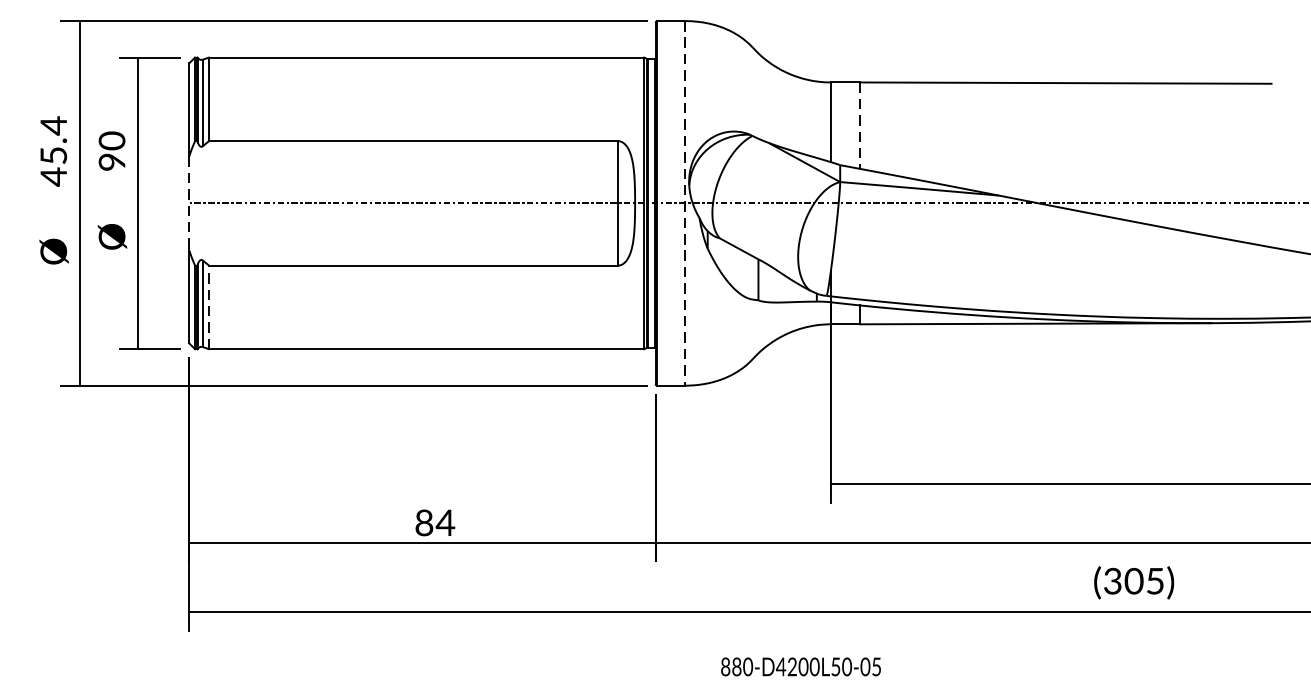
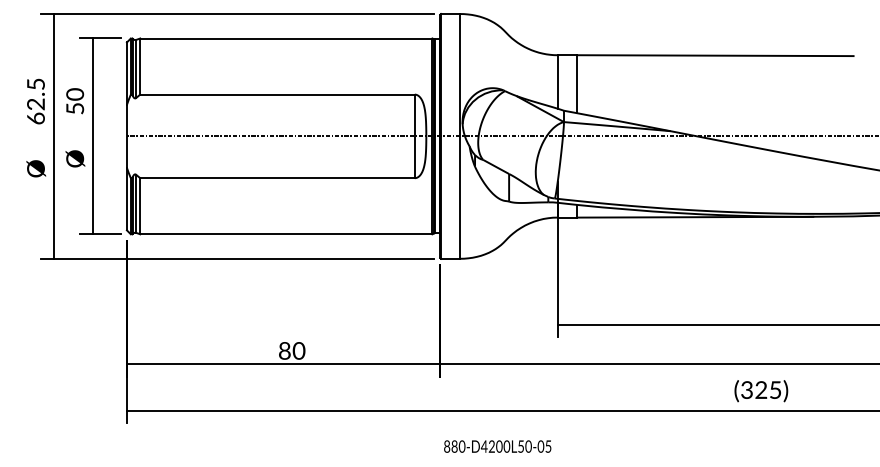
line: (860, 126) -> (577, 84), dashed -> solid
text: (52, 151) -> (35, 101), 45.4 -> 62.5
text: (112, 161) -> (75, 108), 90 -> 50
line: (188, 203) -> (126, 136), dashed -> solid
line: (684, 203) -> (459, 136), dashed -> solid
line: (209, 306) -> (140, 205), dashed -> solid
text: (444, 522) -> (298, 350), 84 -> 80
text: (1134, 580) -> (761, 389), (305) -> (325)
text: (800, 666) -> (497, 446), moved

